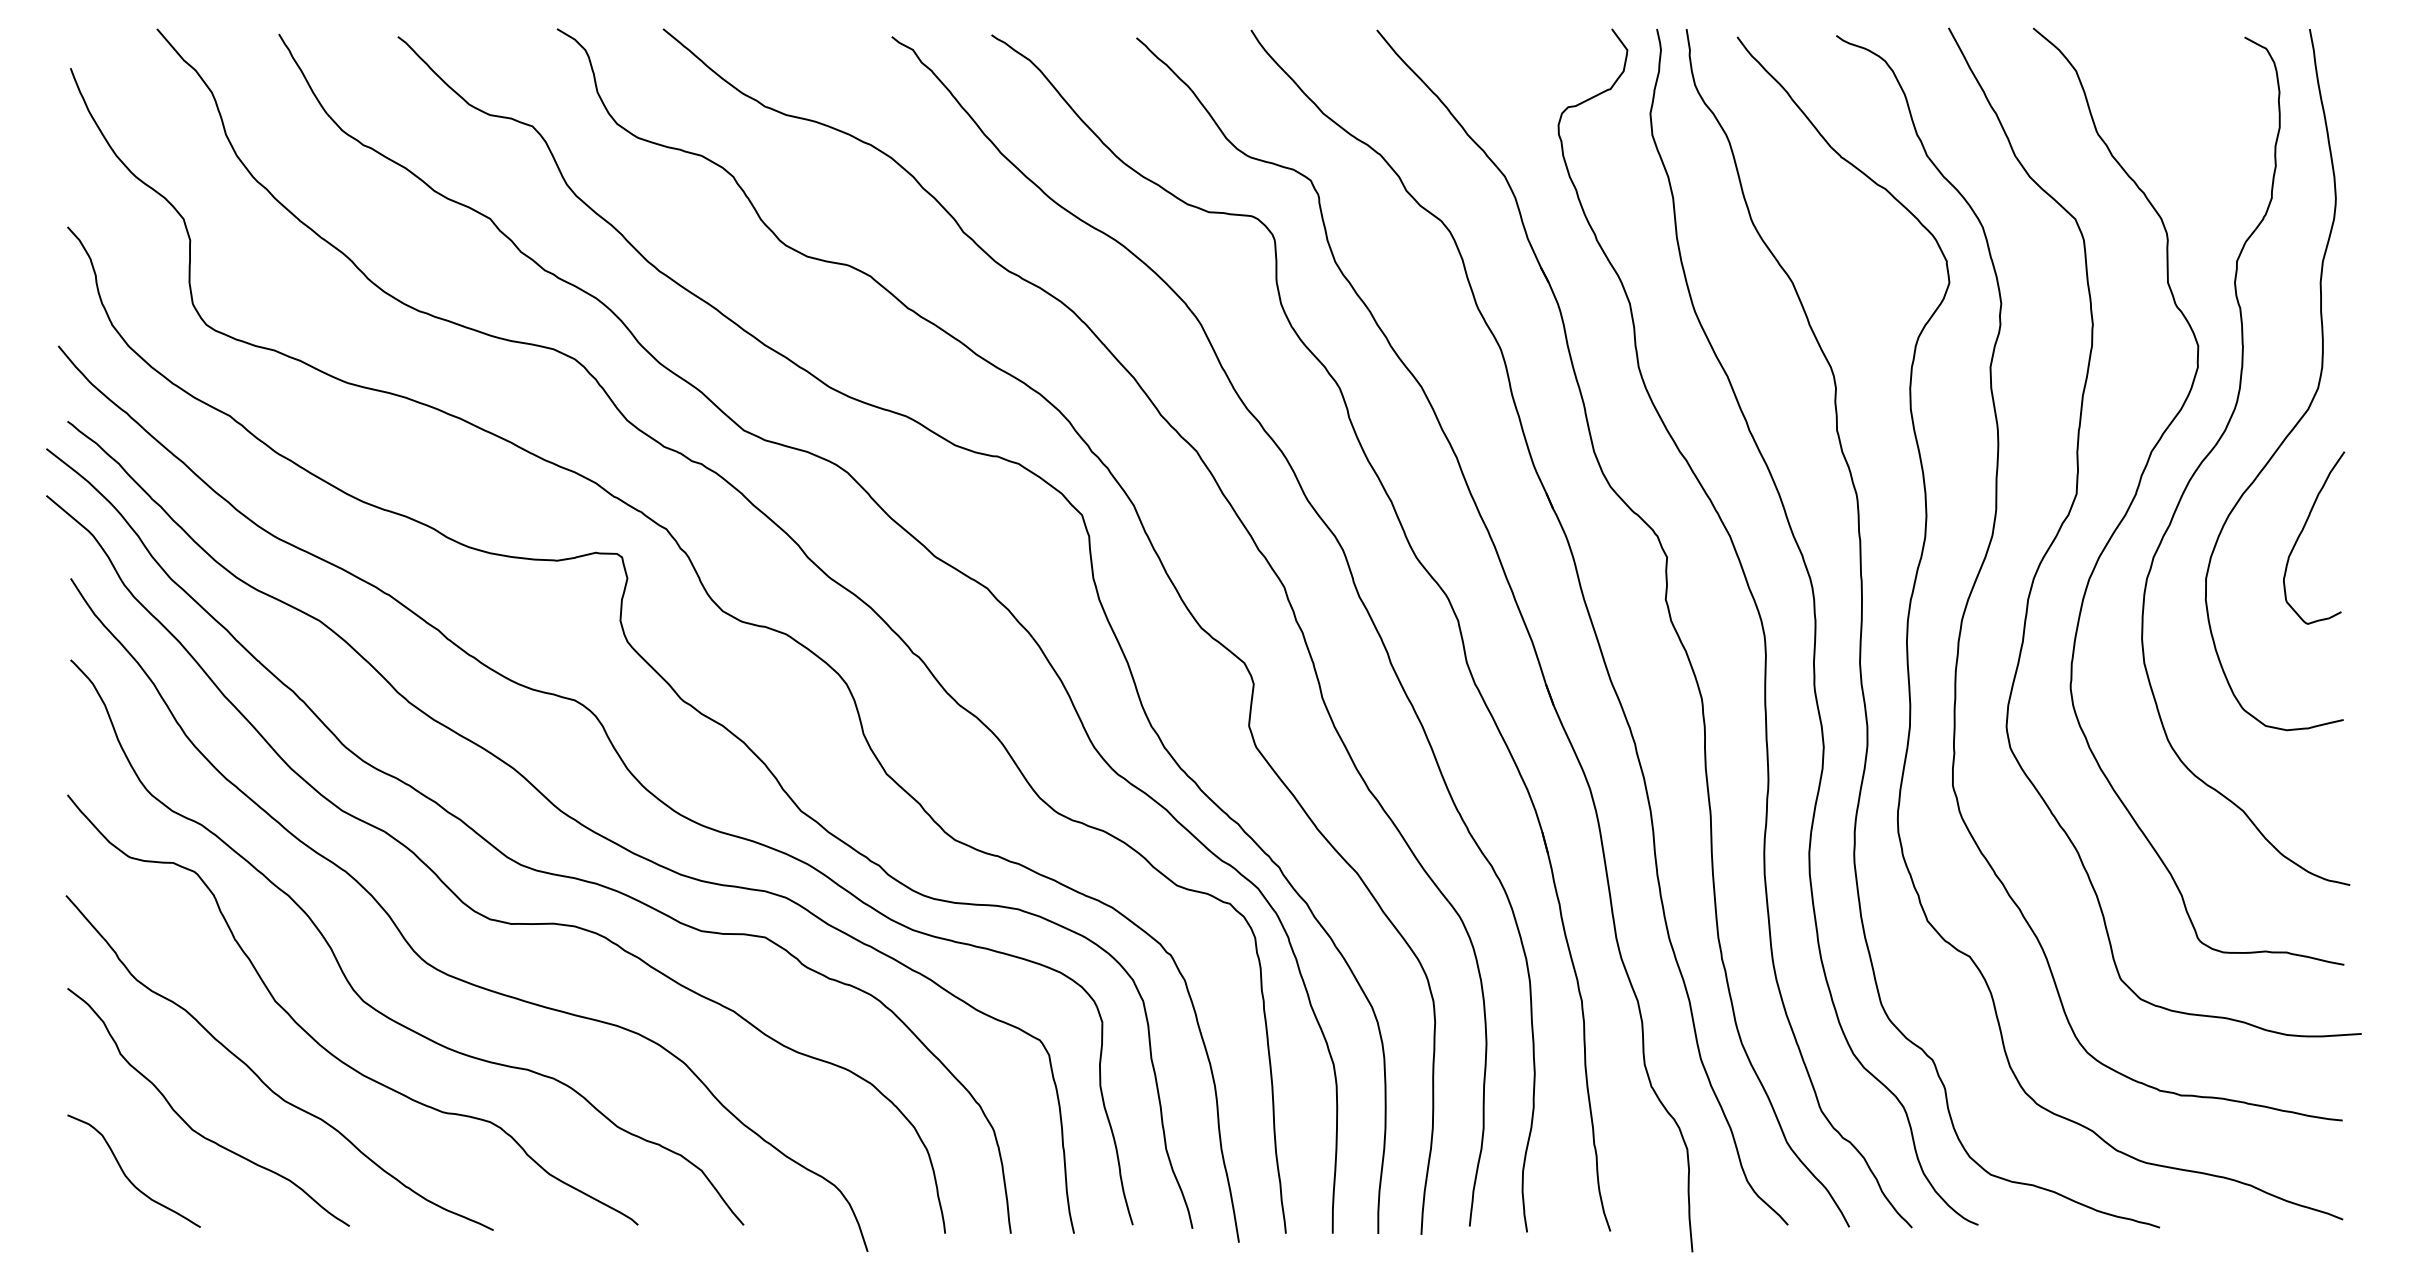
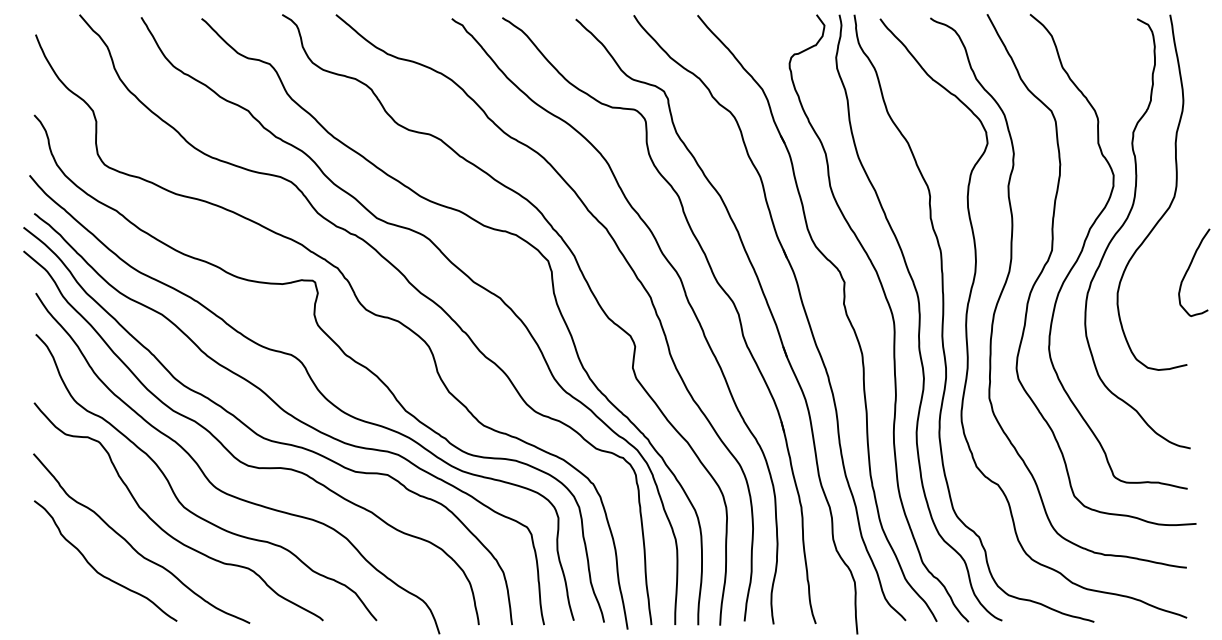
curve: (2304, 531) -> (1189, 269), moved
curve: (127, 1175) -> (64, 595), removed

